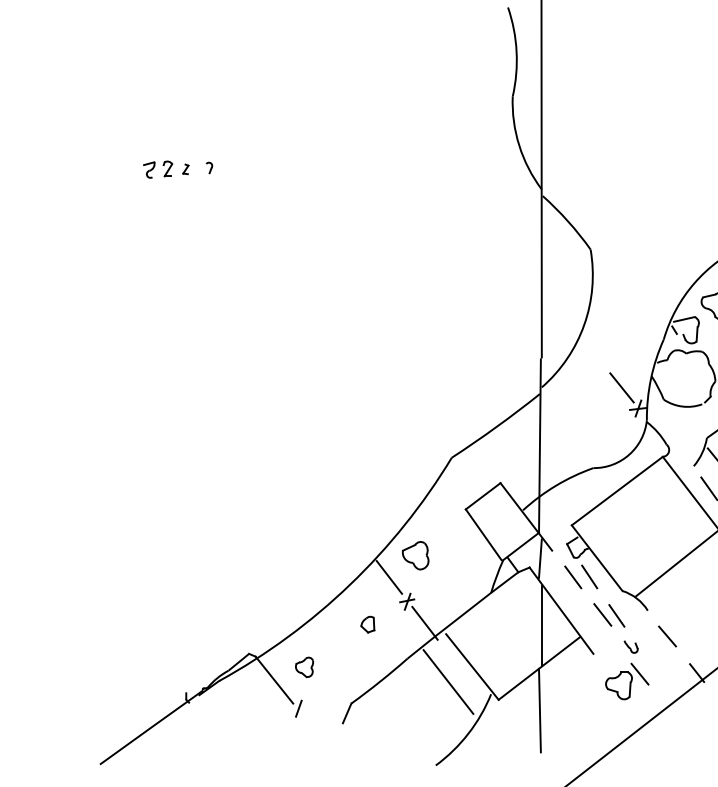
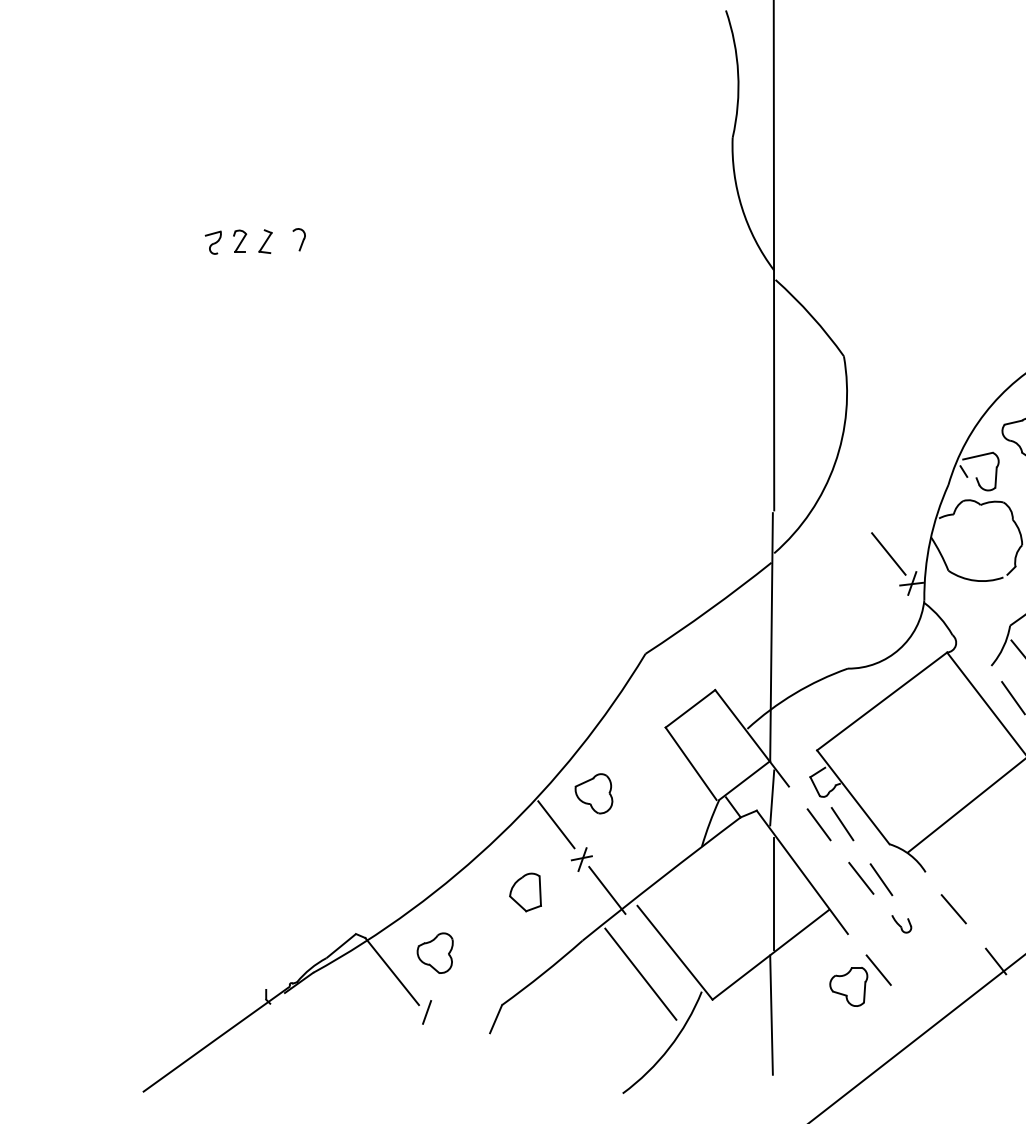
part: (209, 167) -> (299, 239), size x1.43
part: (185, 169) -> (265, 241), size x1.67
part: (367, 624) -> (525, 892), size x1.67
part: (304, 667) -> (435, 953), size x1.43
part: (627, 681) -> (860, 980), moved

